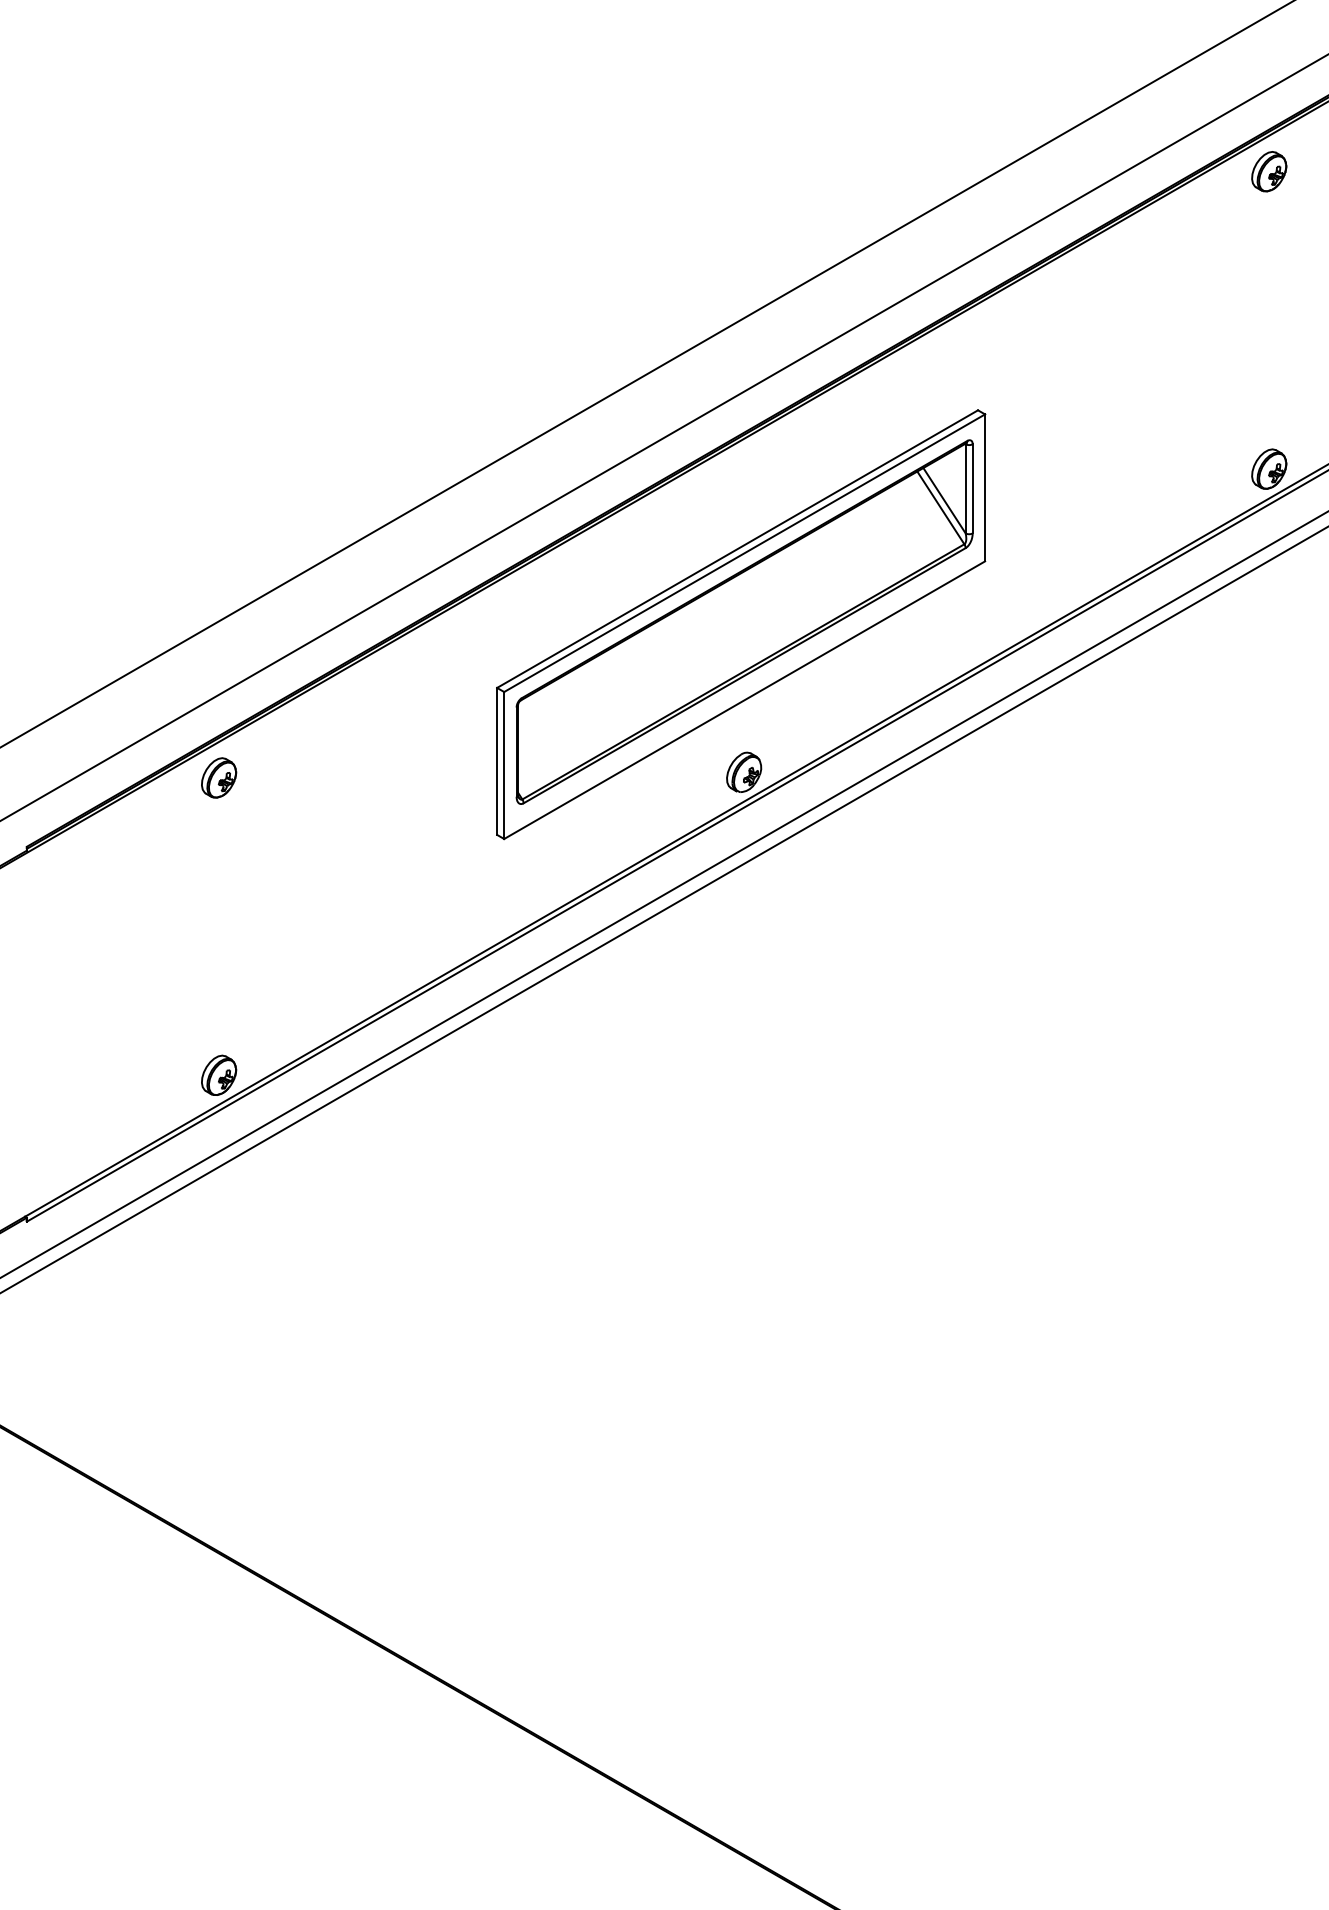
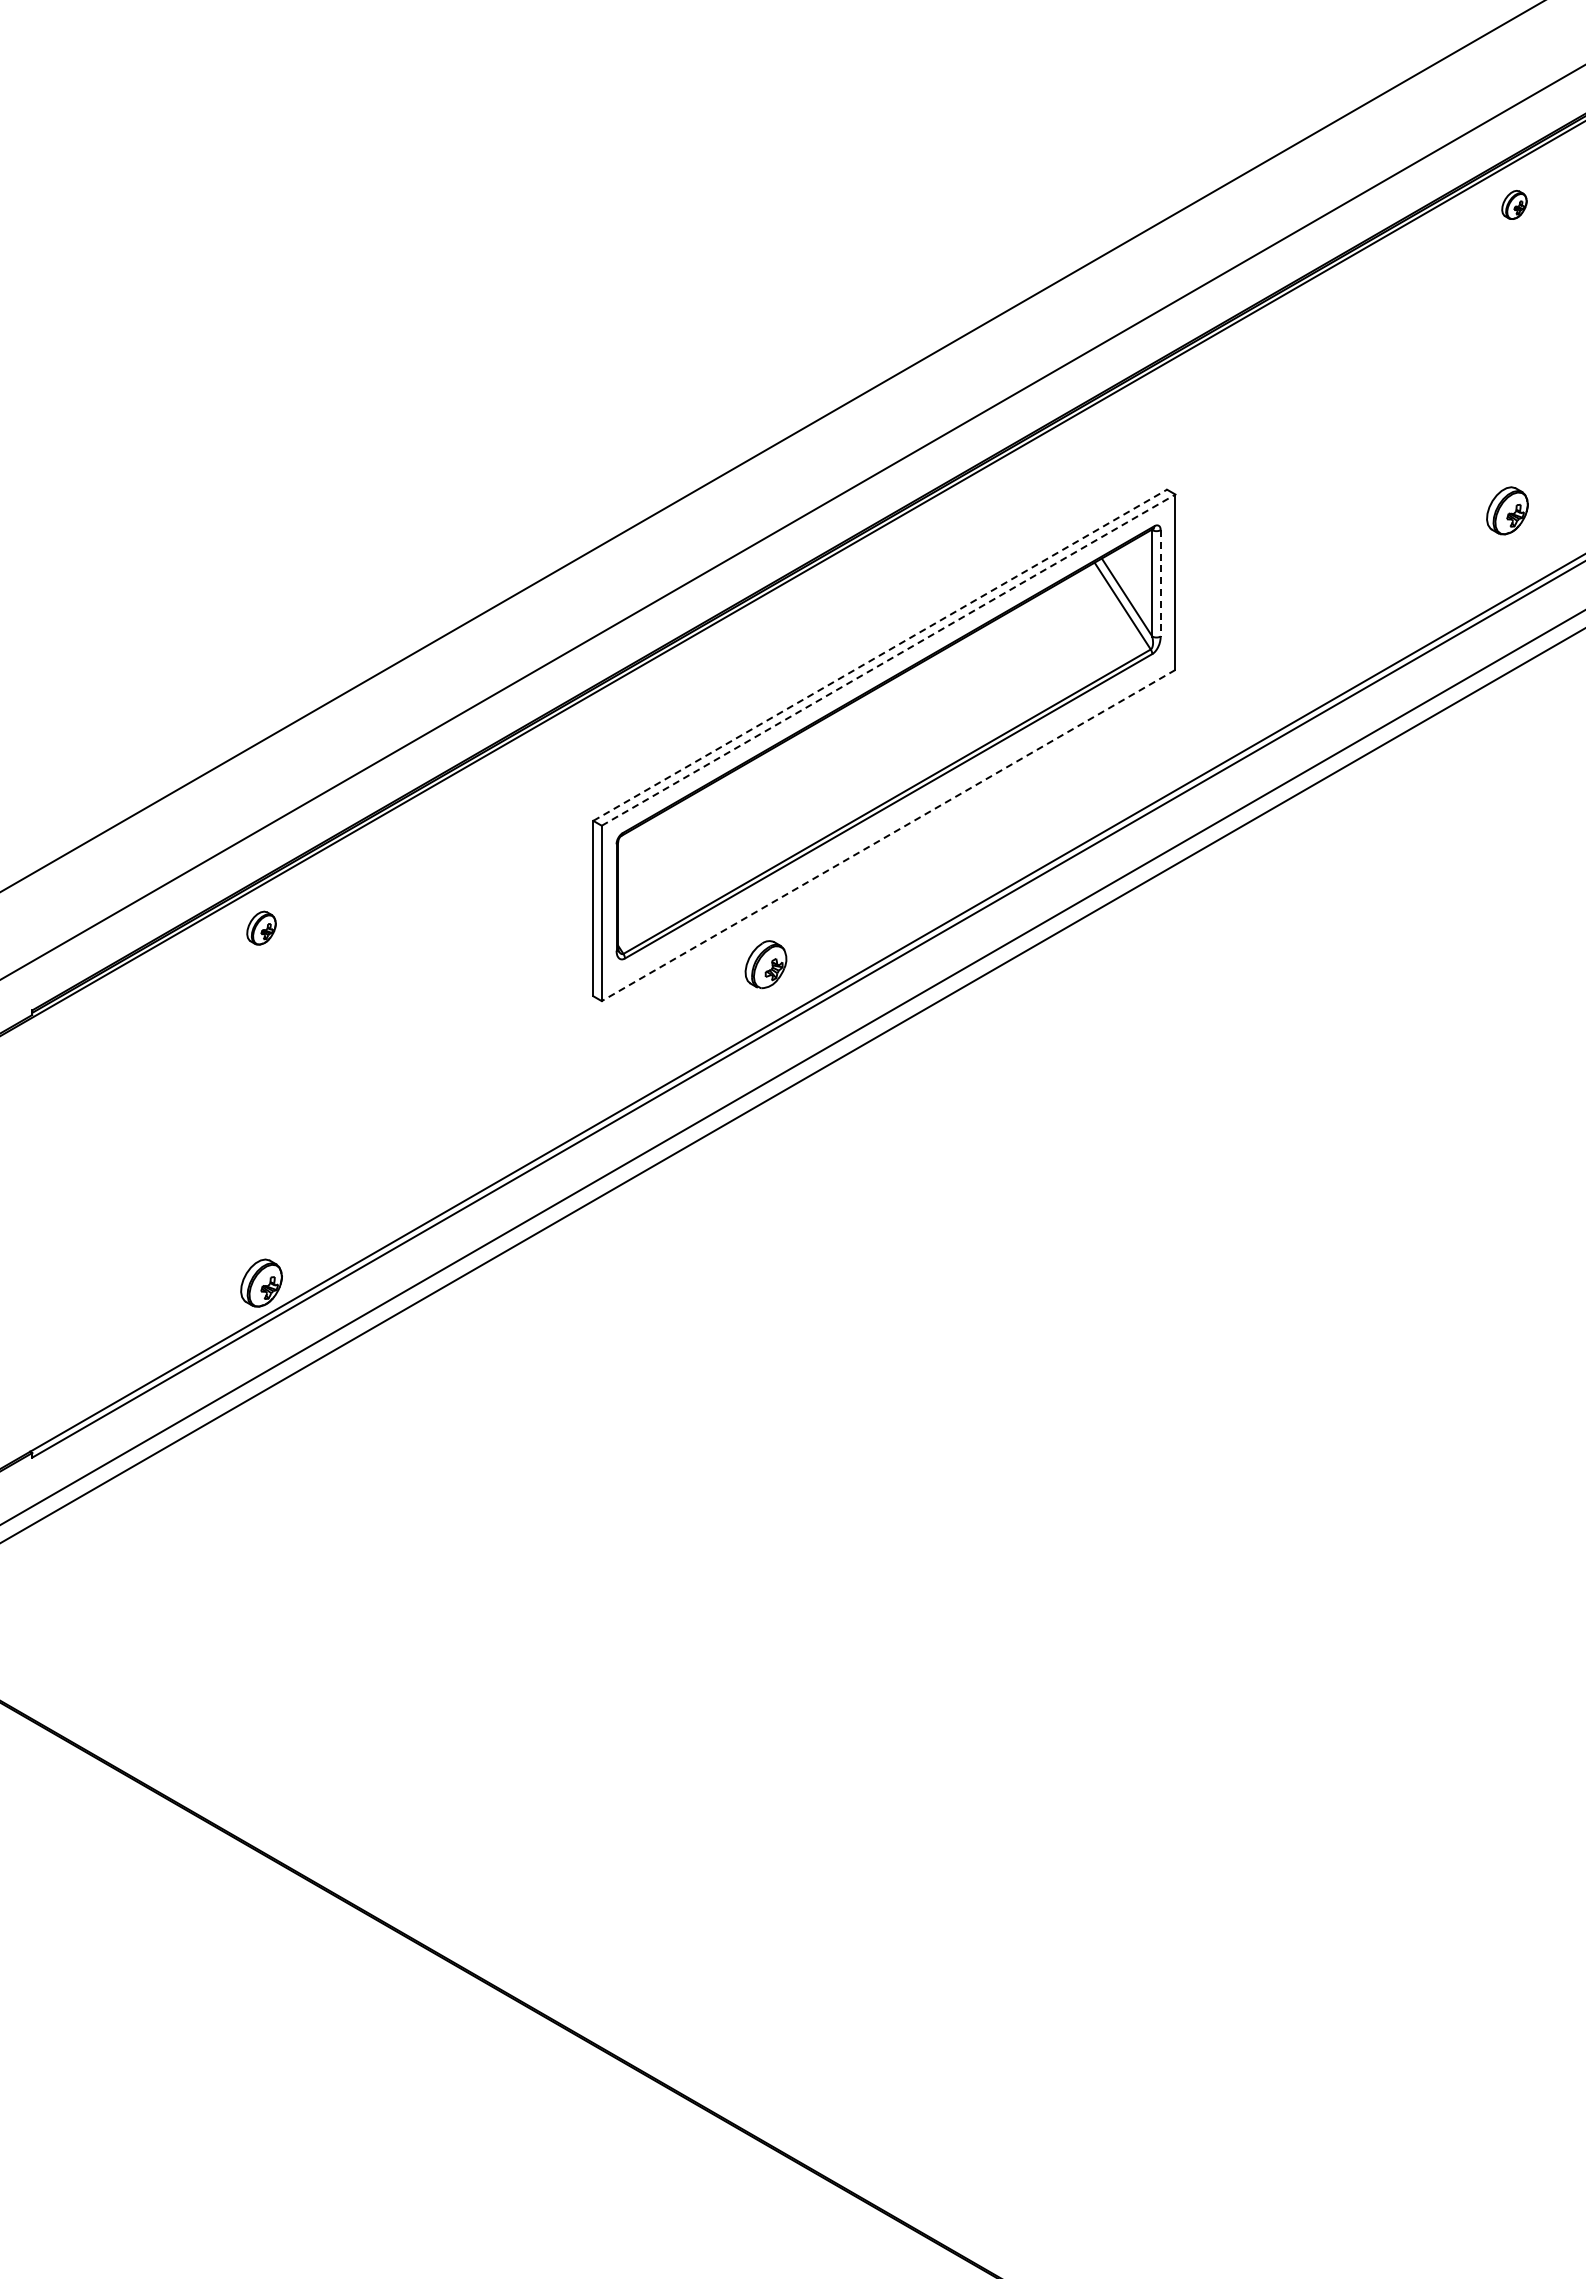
part: (1269, 171) -> (1514, 204), size x0.6
part: (1269, 468) -> (1507, 510), moved
line: (972, 488) -> (1160, 583), solid -> dashed
line: (737, 549) -> (880, 655), solid -> dashed
line: (745, 552) -> (889, 659), solid -> dashed
line: (744, 700) -> (888, 835), solid -> dashed
part: (743, 772) -> (765, 964), moved
part: (218, 777) -> (261, 927), size x0.7

